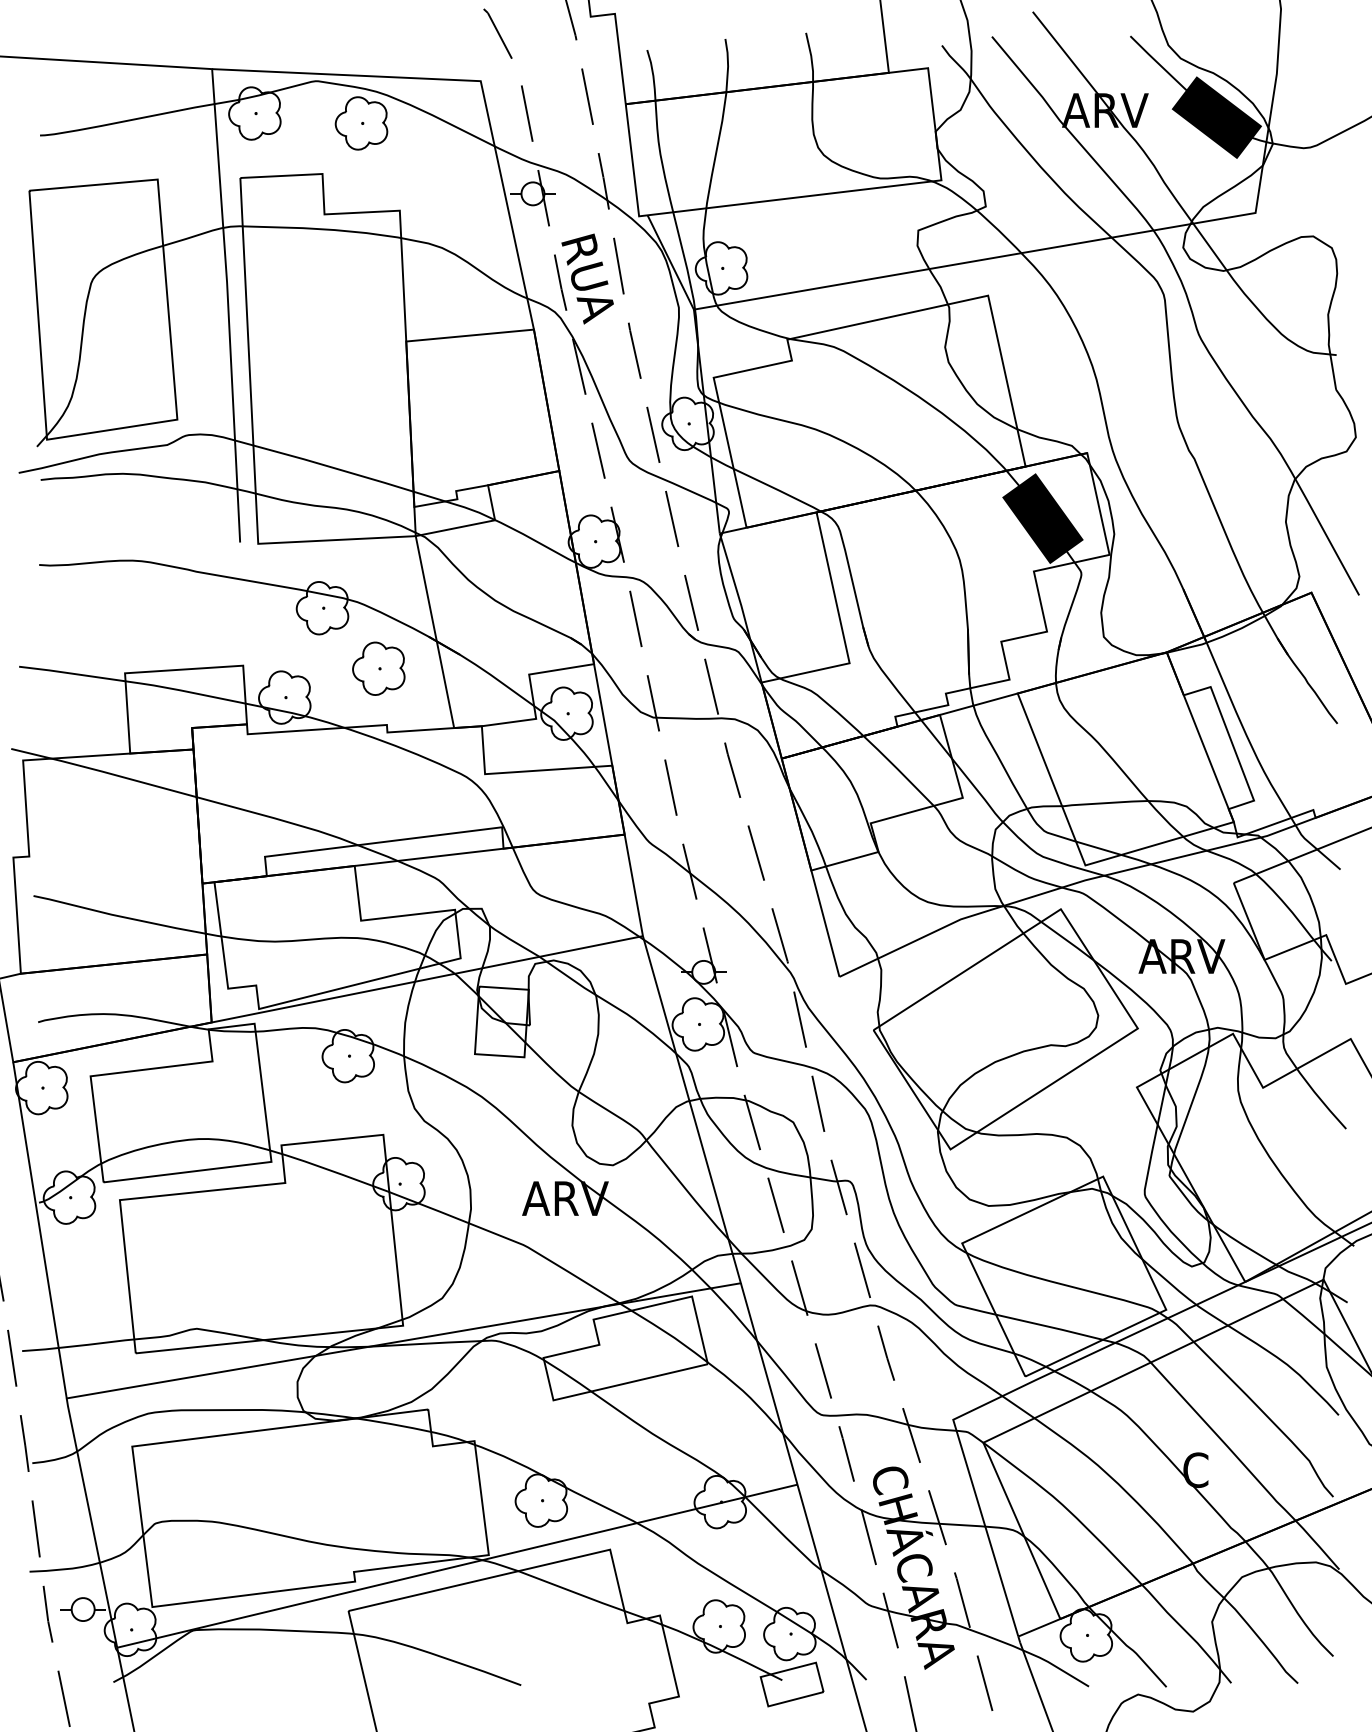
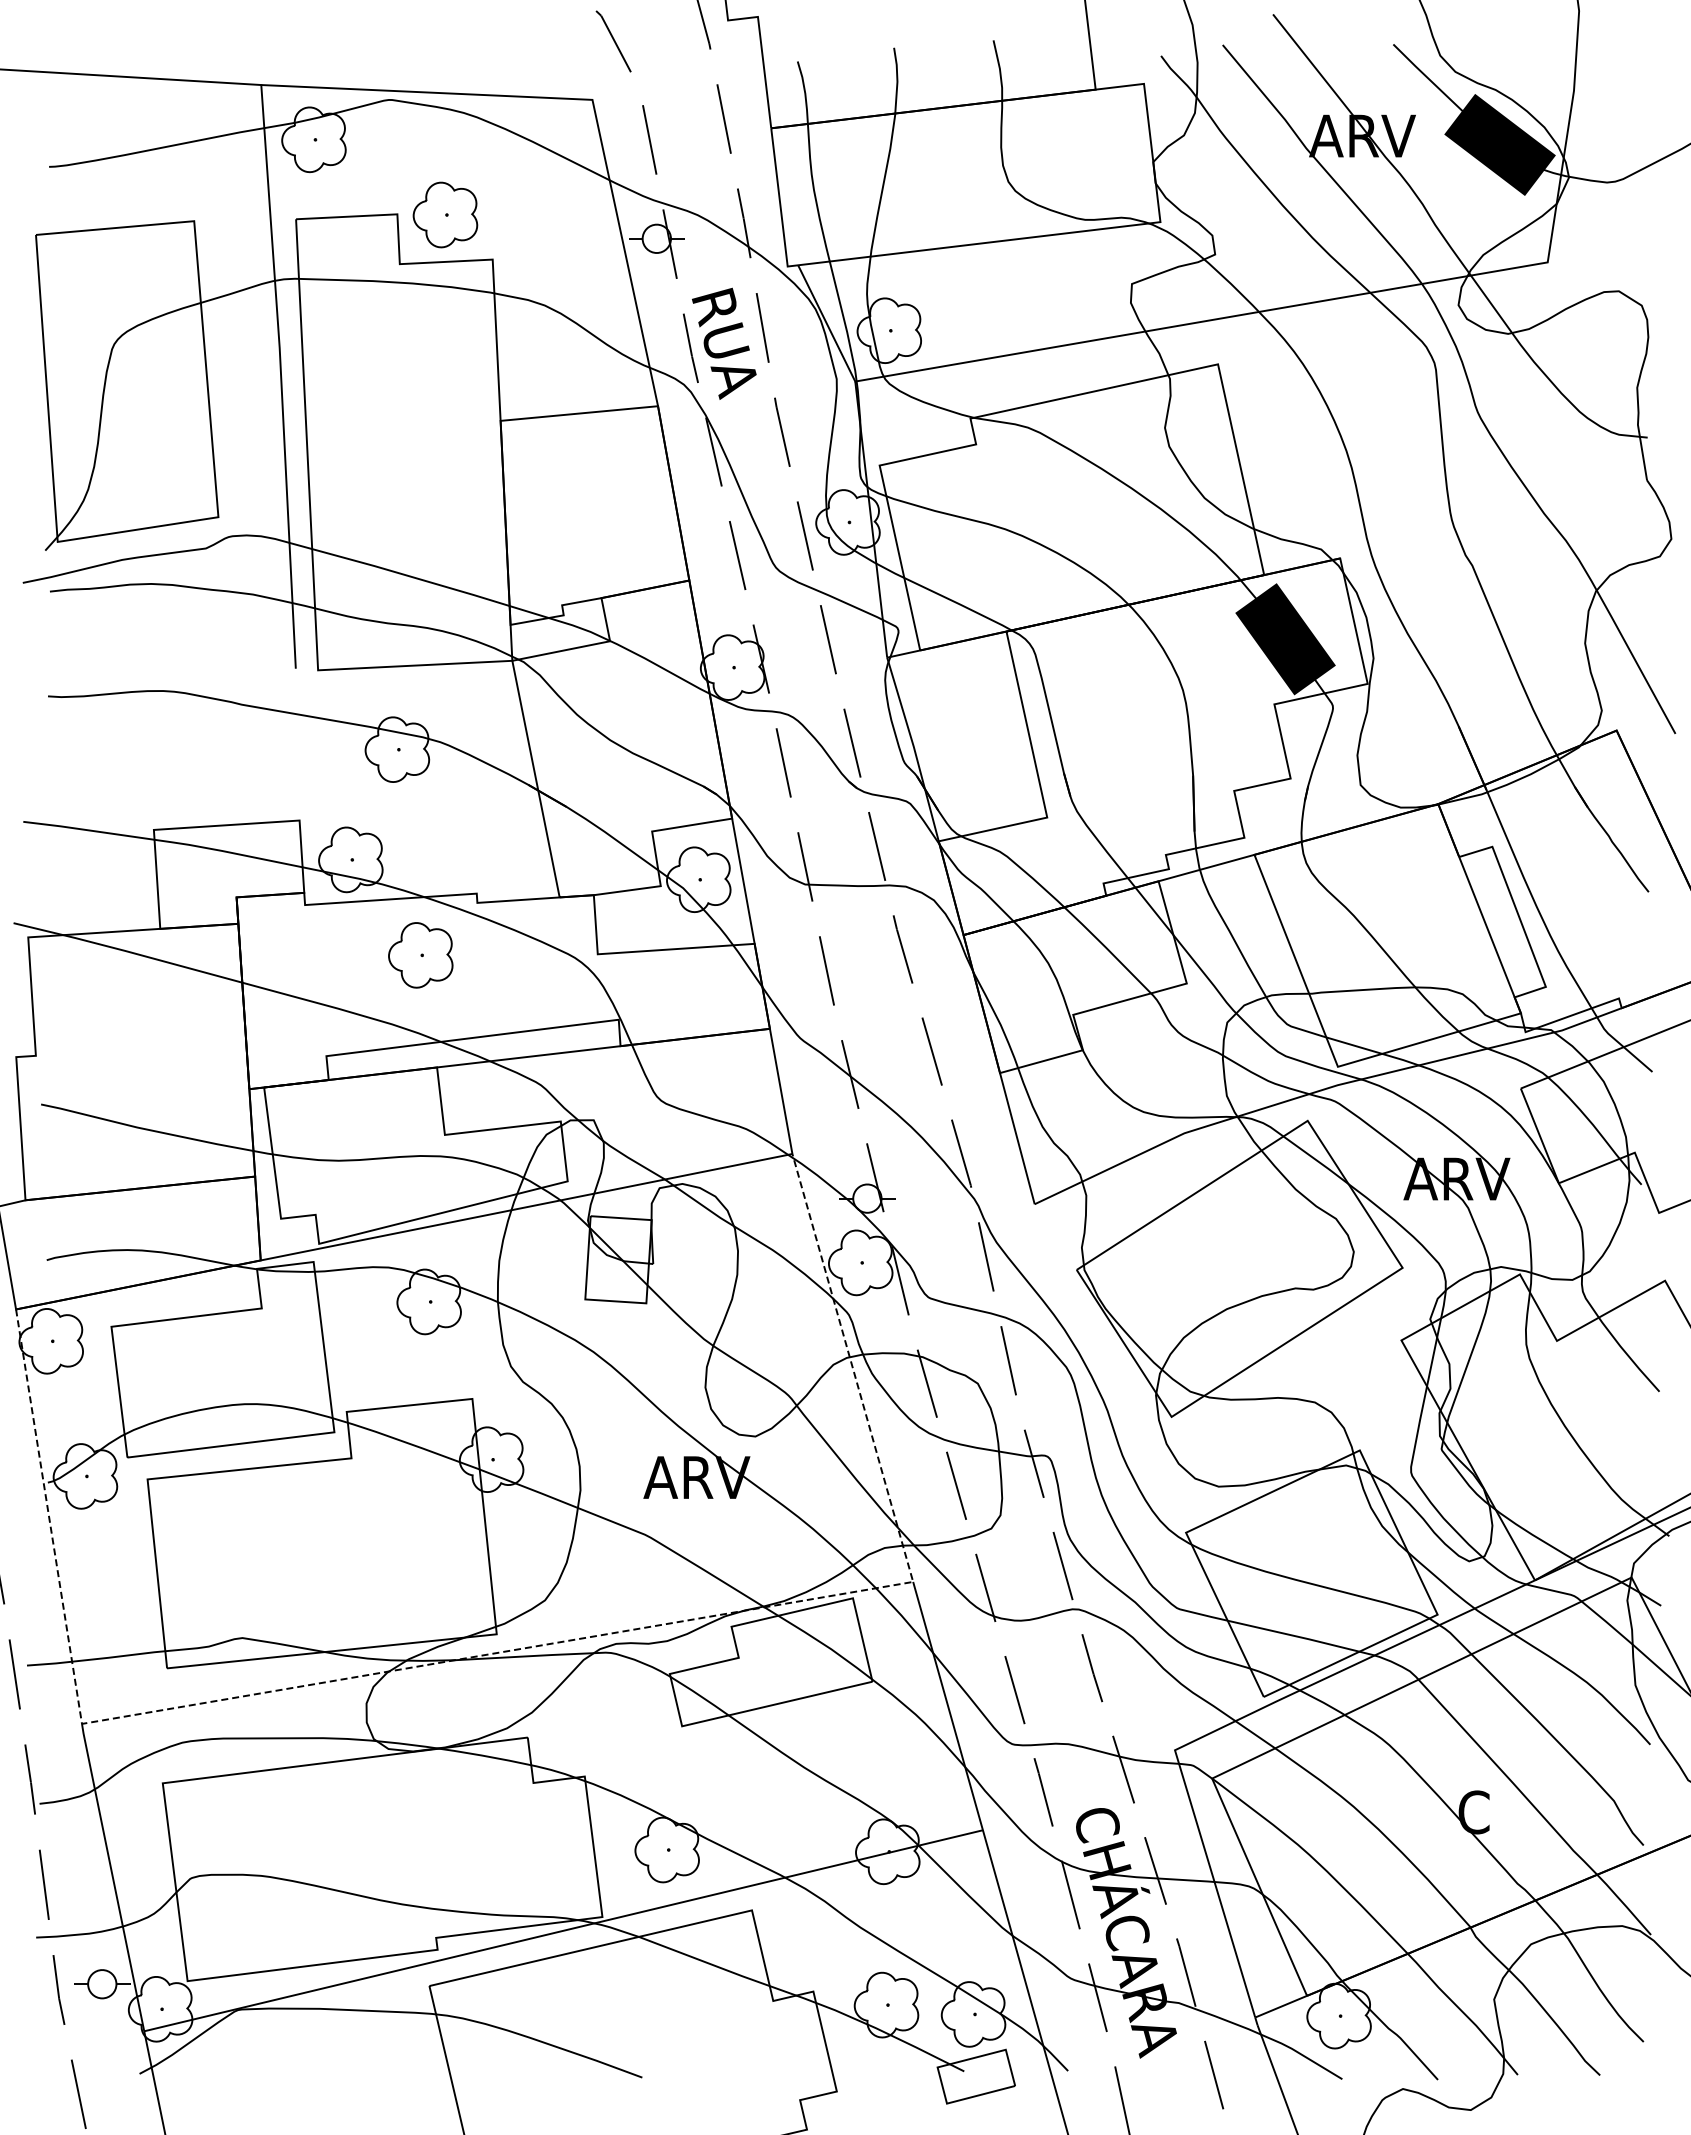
part: (361, 123) -> (445, 214), moved
part: (378, 668) -> (420, 955), moved
line: (414, 1338) -> (510, 1650), solid -> dashed

